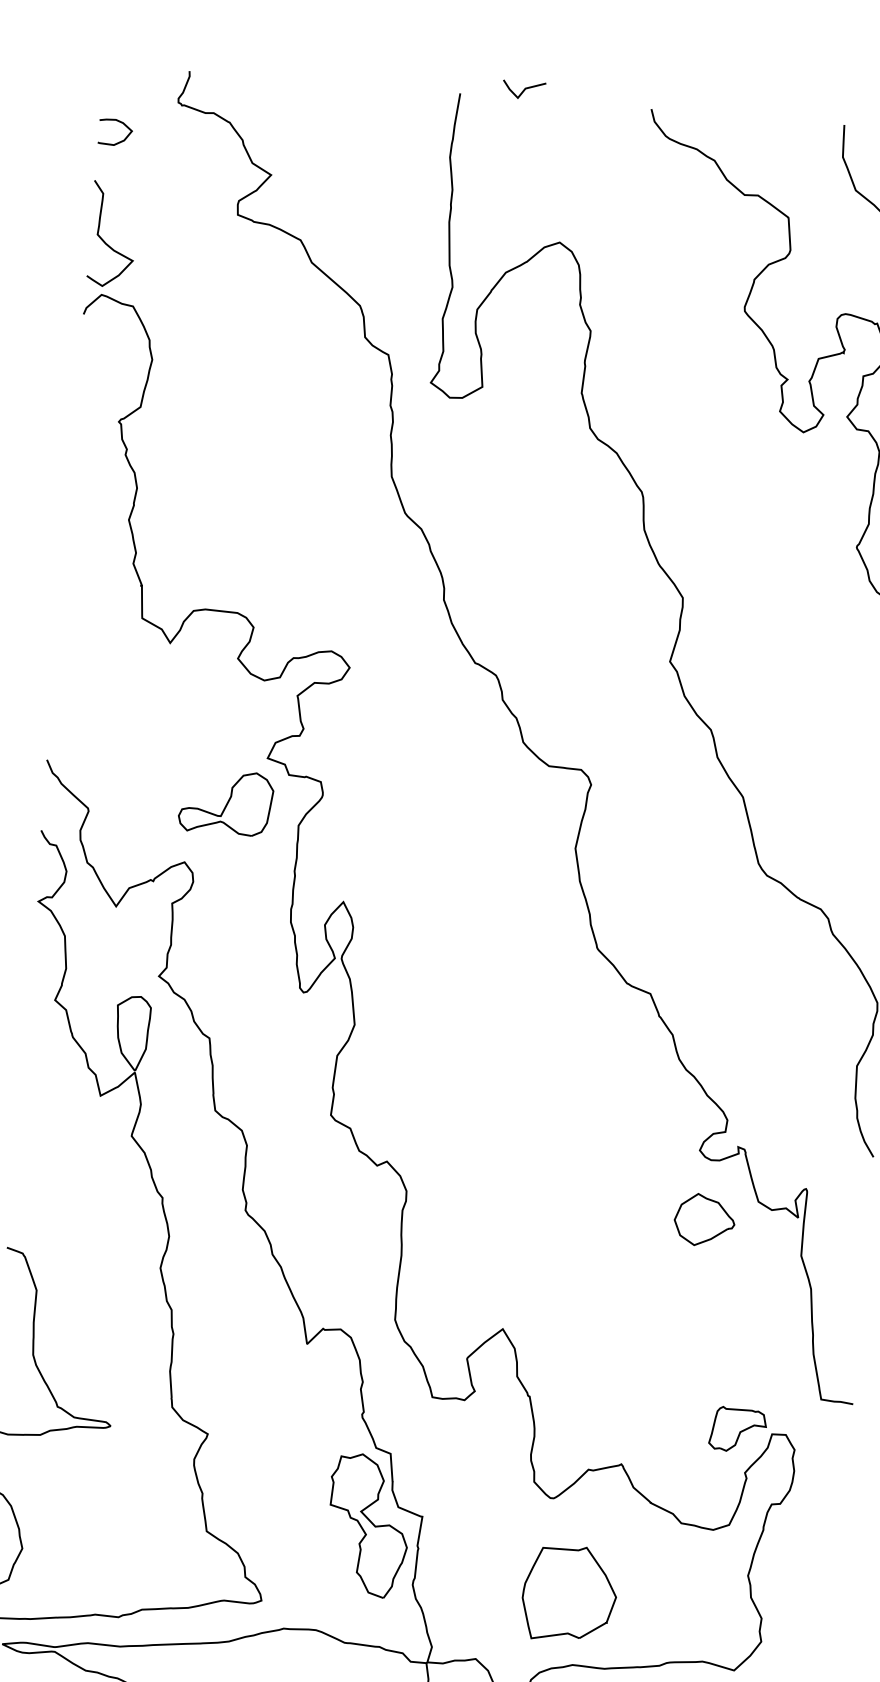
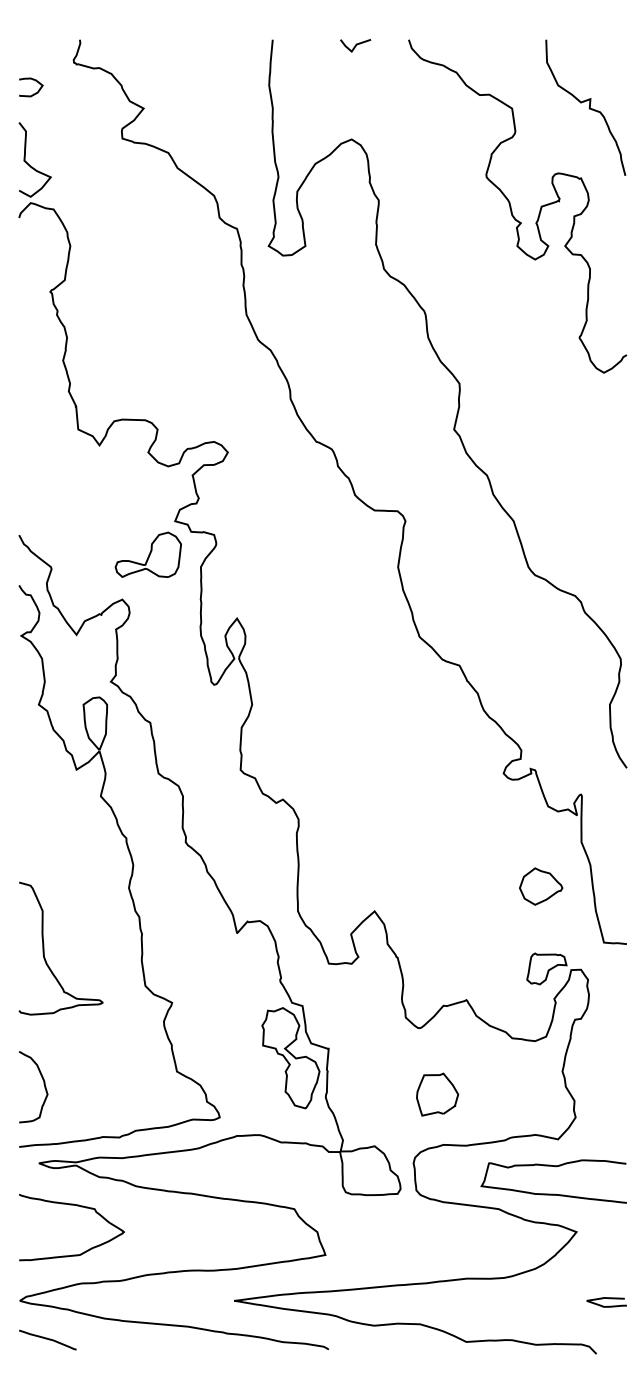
line: (523, 89) -> (355, 45), moved
part: (705, 1220) -> (541, 886), moved
part: (569, 1593) -> (437, 1094), size x0.62

